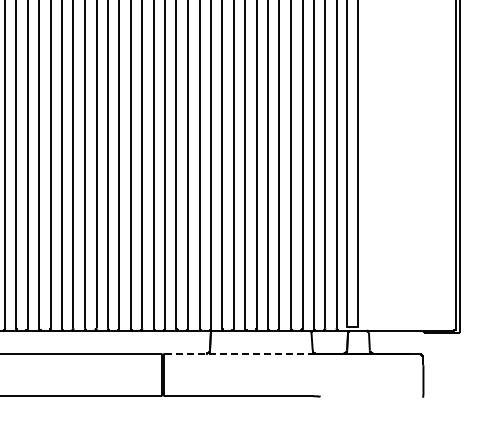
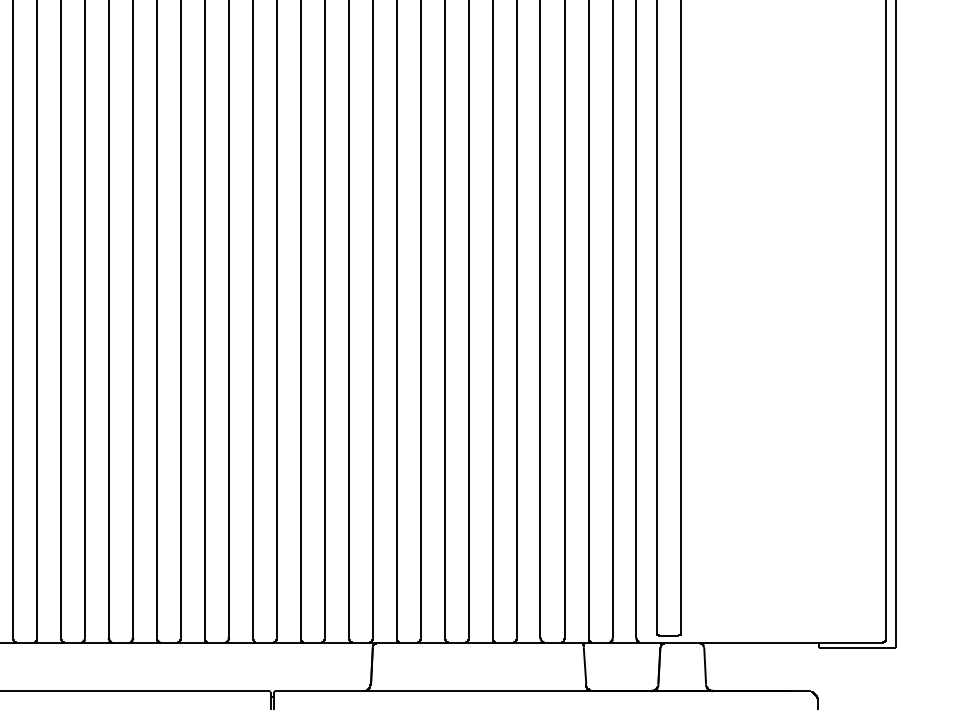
line: (238, 353) -> (430, 690), dashed -> solid

